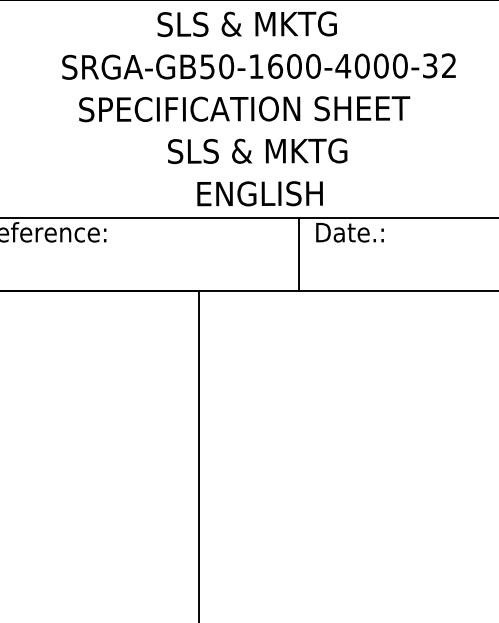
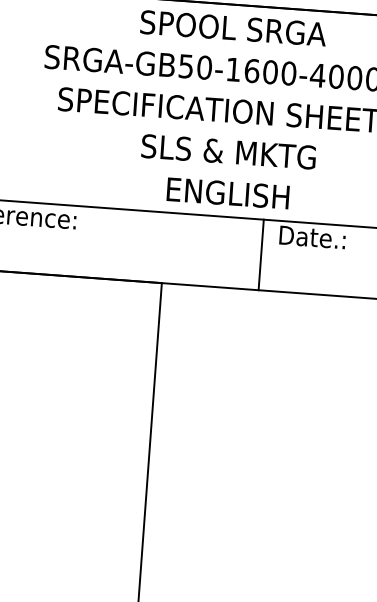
text: (264, 23) -> (244, 28), SLS & MKTG -> SPOOL SRGA

